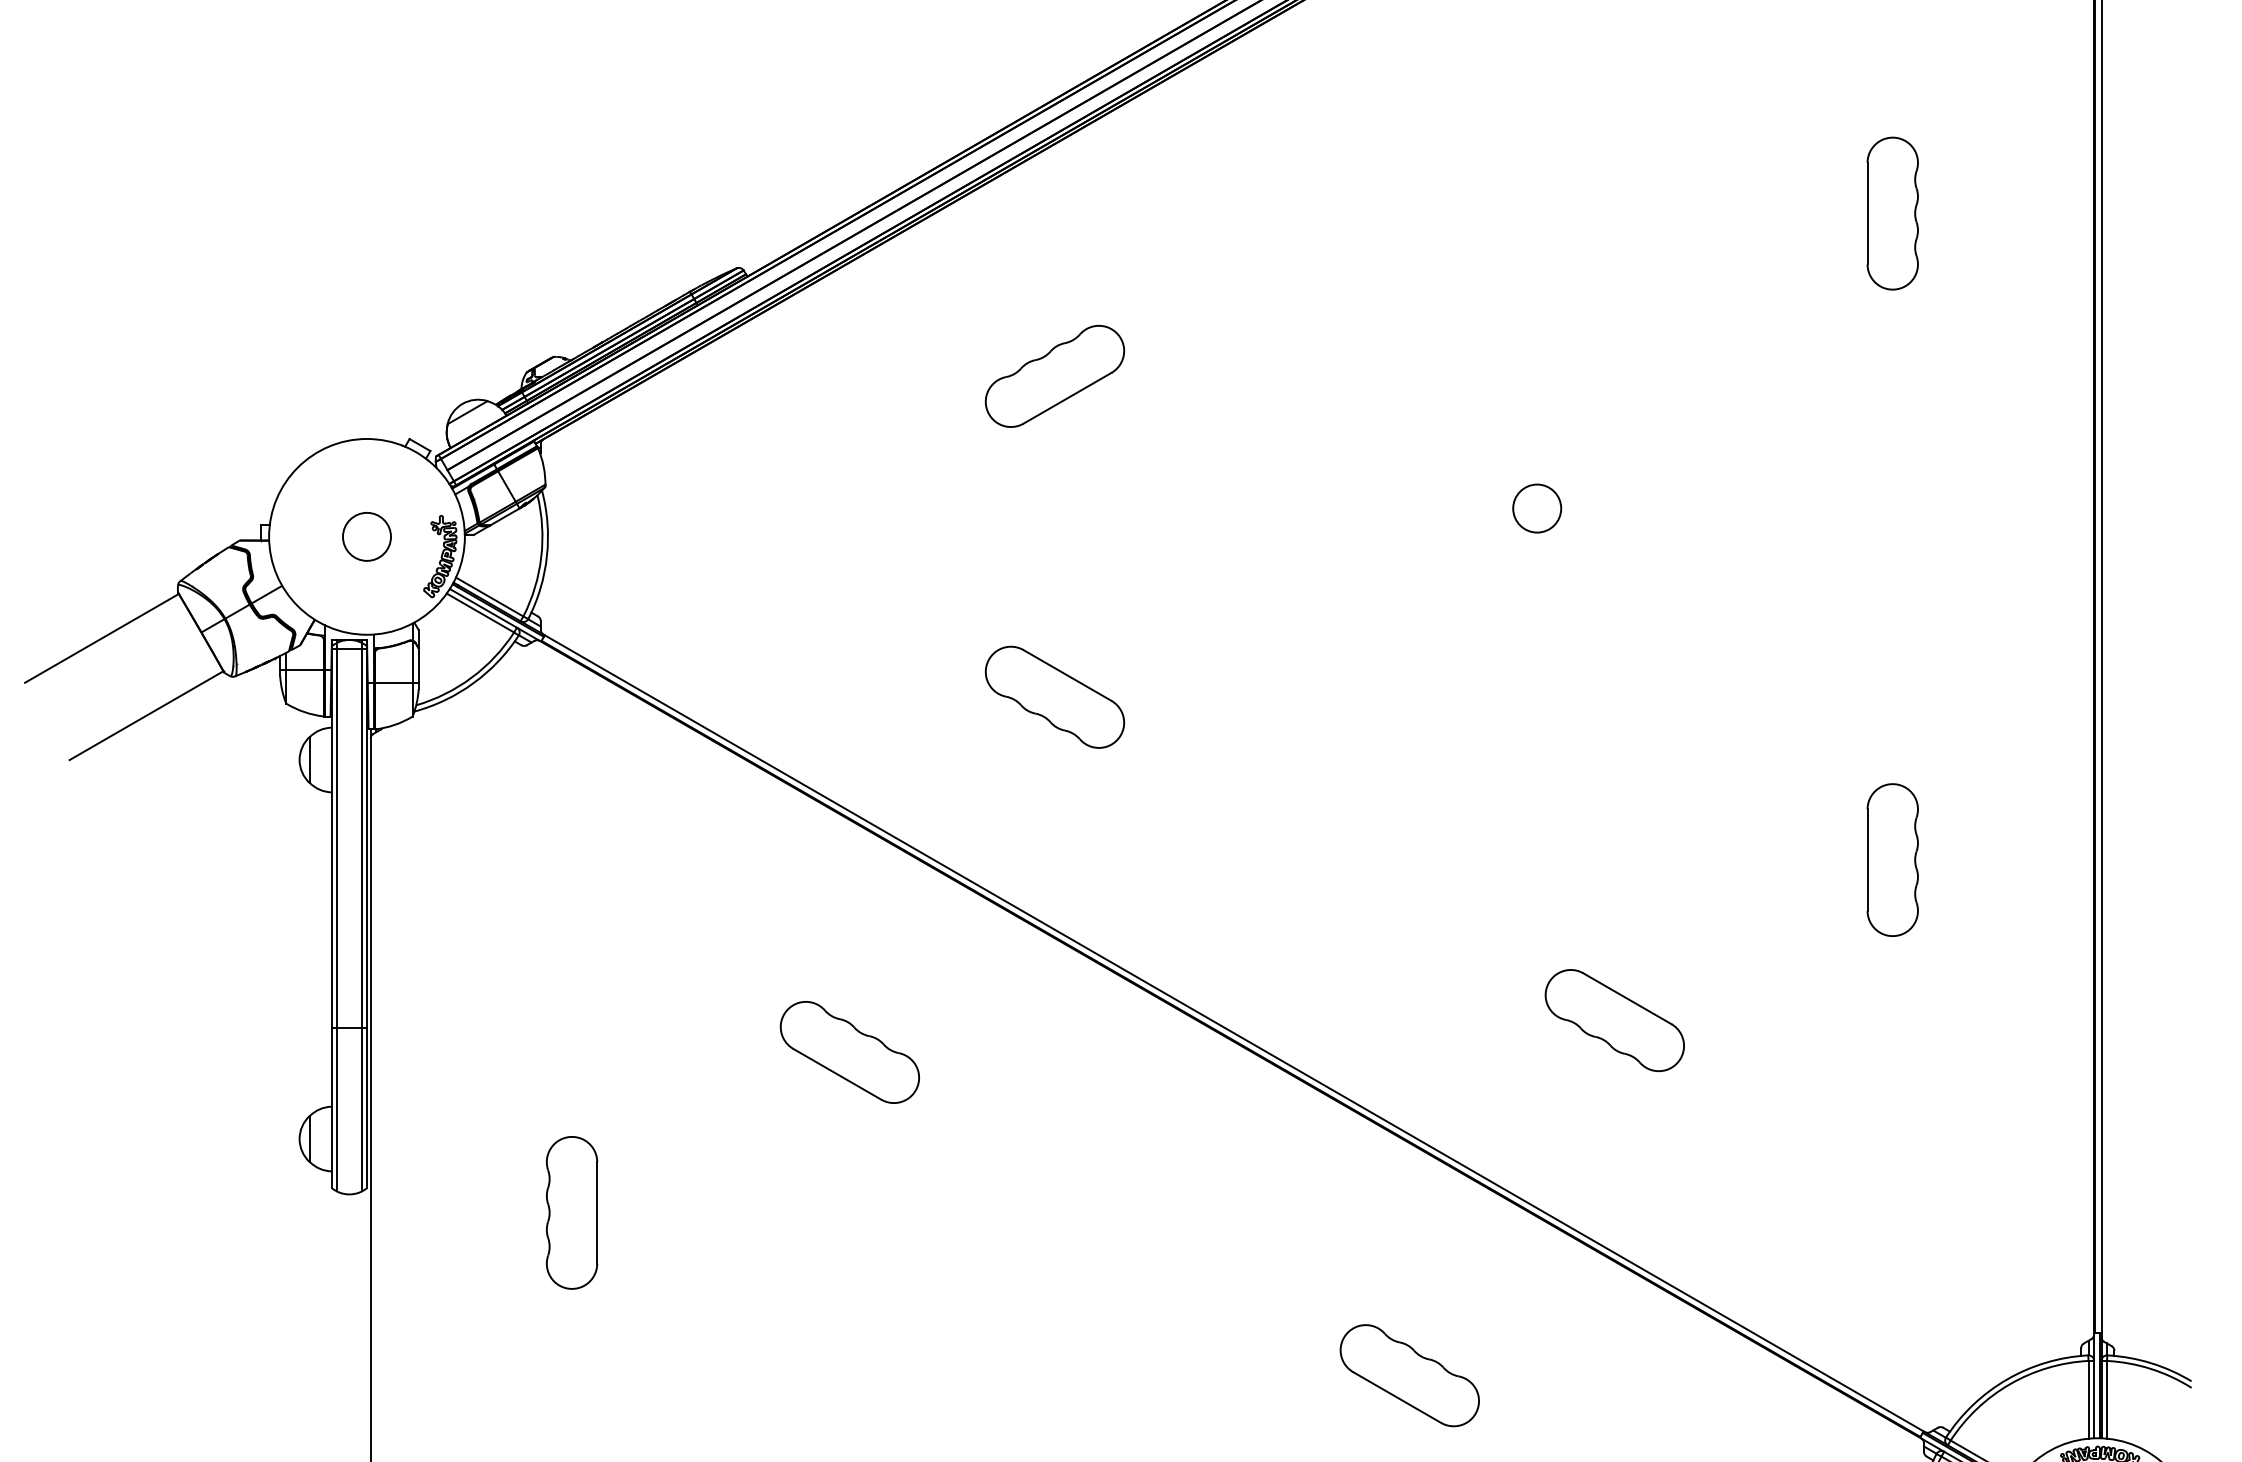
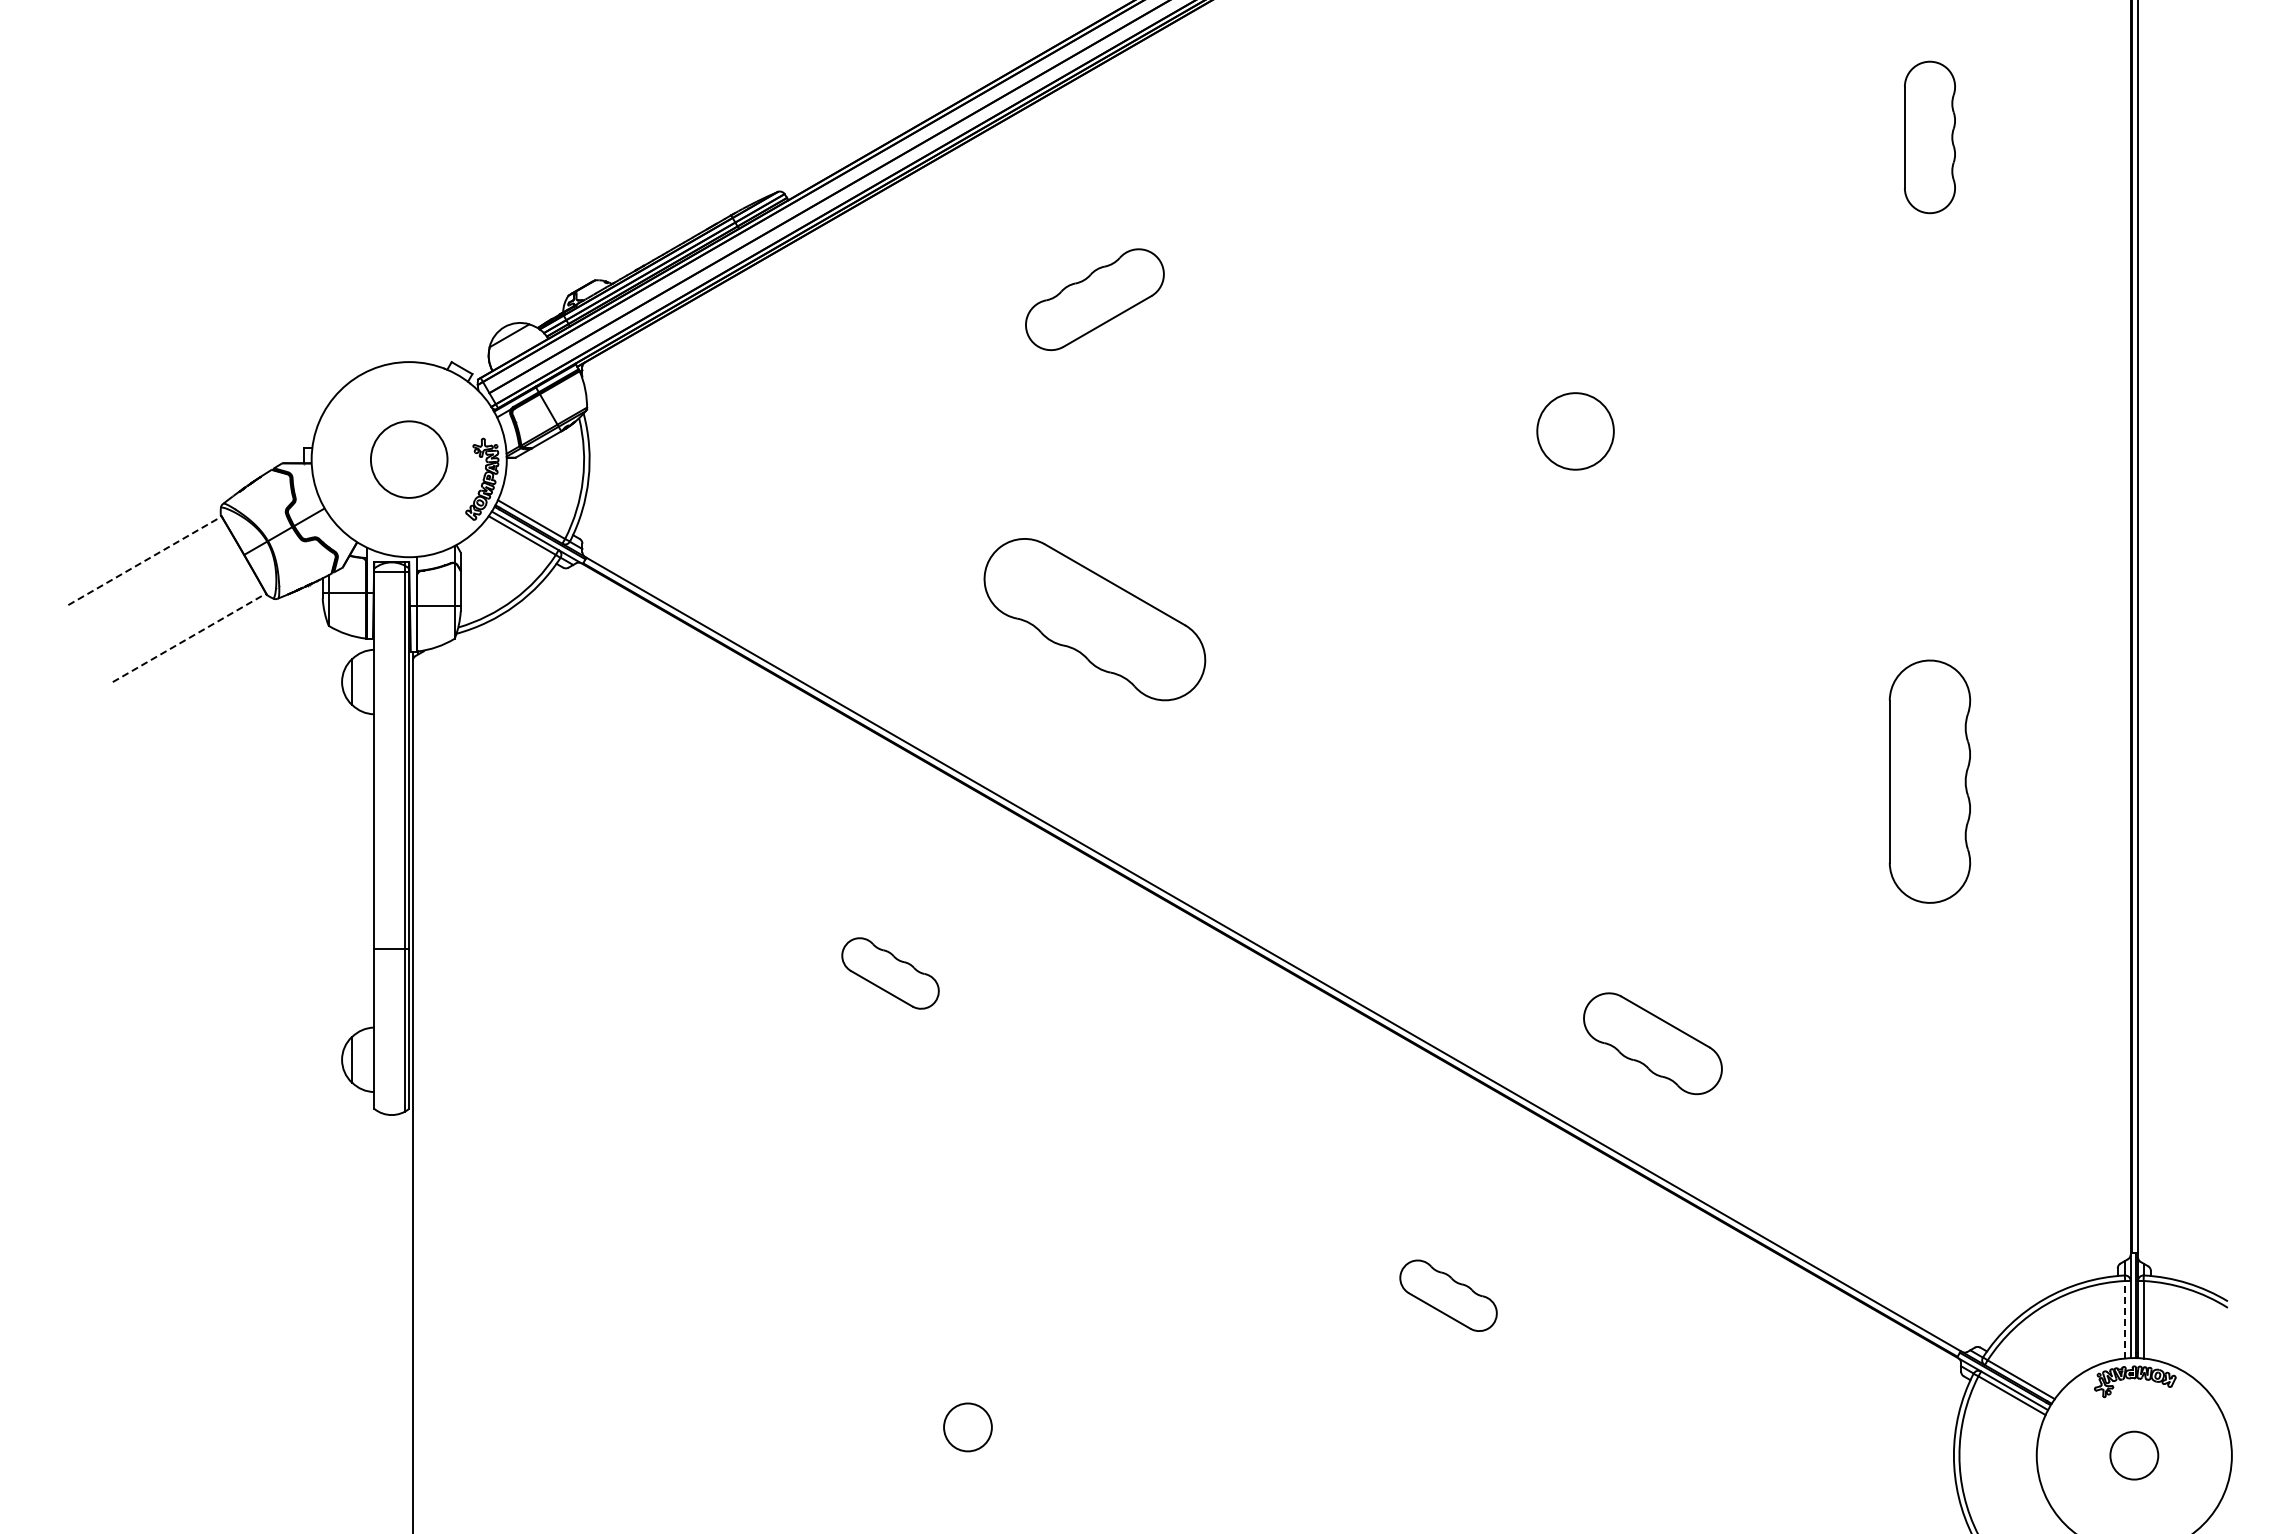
circle: (1537, 508) -> (1575, 431), size x1.6
circle: (367, 536) -> (409, 459), size x1.6
line: (102, 638) -> (145, 560), solid -> dashed
part: (1054, 697) -> (1094, 619), size x1.6
line: (146, 715) -> (189, 637), solid -> dashed
part: (1892, 859) -> (1929, 781), size x1.6
line: (336, 914) -> (378, 836), removed
part: (1614, 1020) -> (1652, 1043), moved
part: (849, 1052) -> (890, 973), size x0.7
part: (571, 1212) -> (613, 1133), removed
part: (1409, 1375) -> (1448, 1295), size x0.7
line: (2088, 1399) -> (2125, 1319), solid -> dashed

